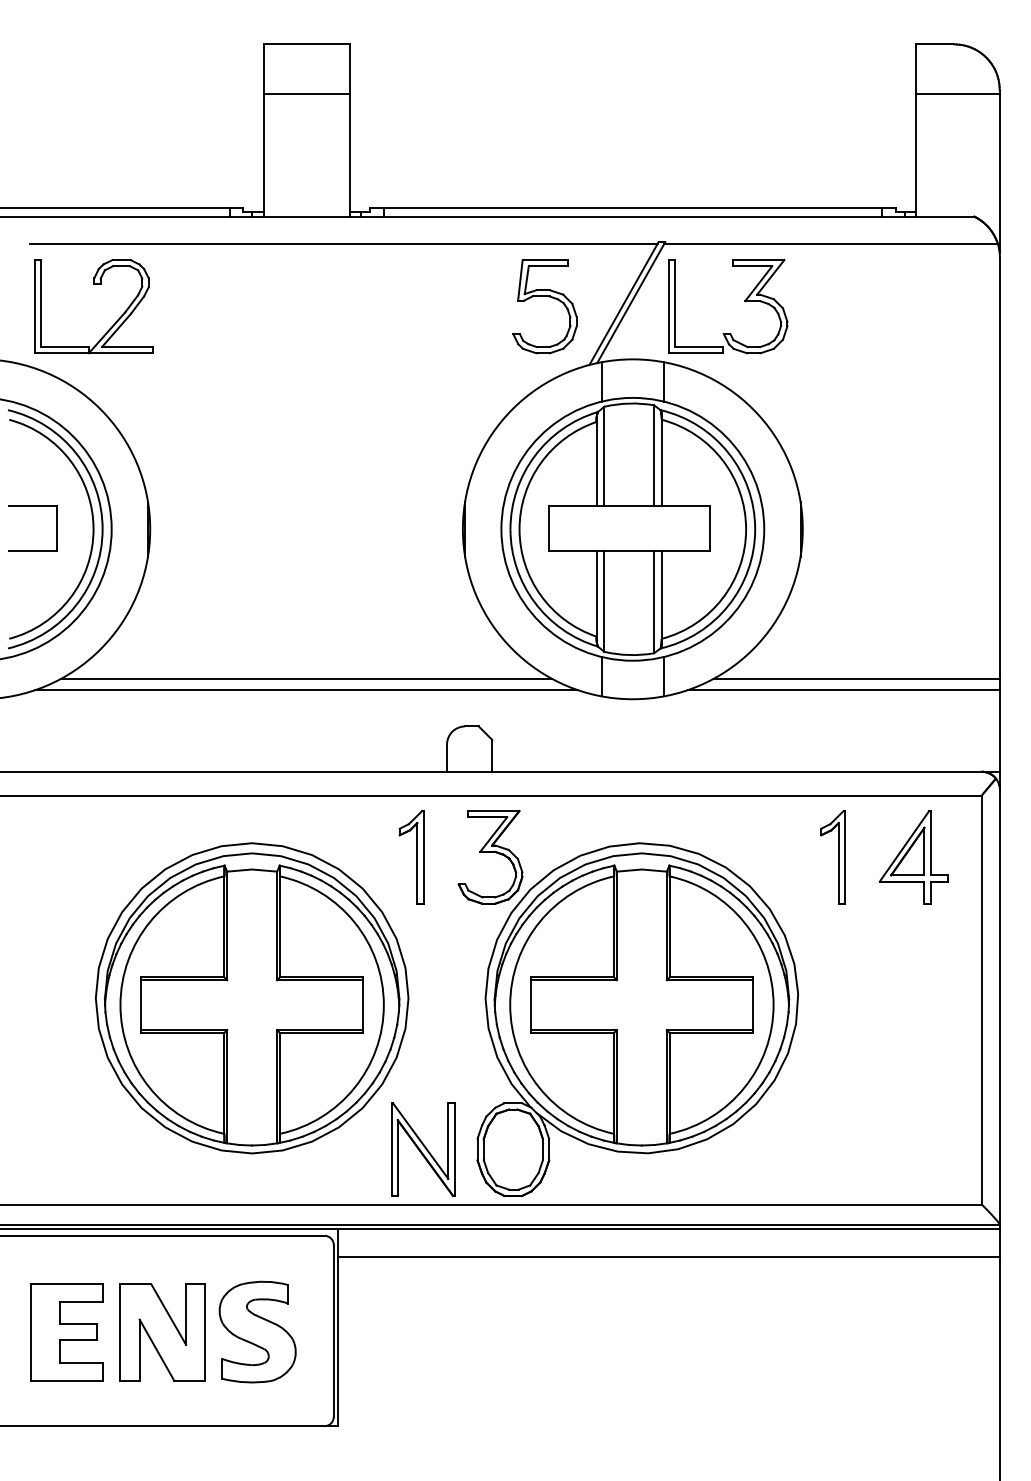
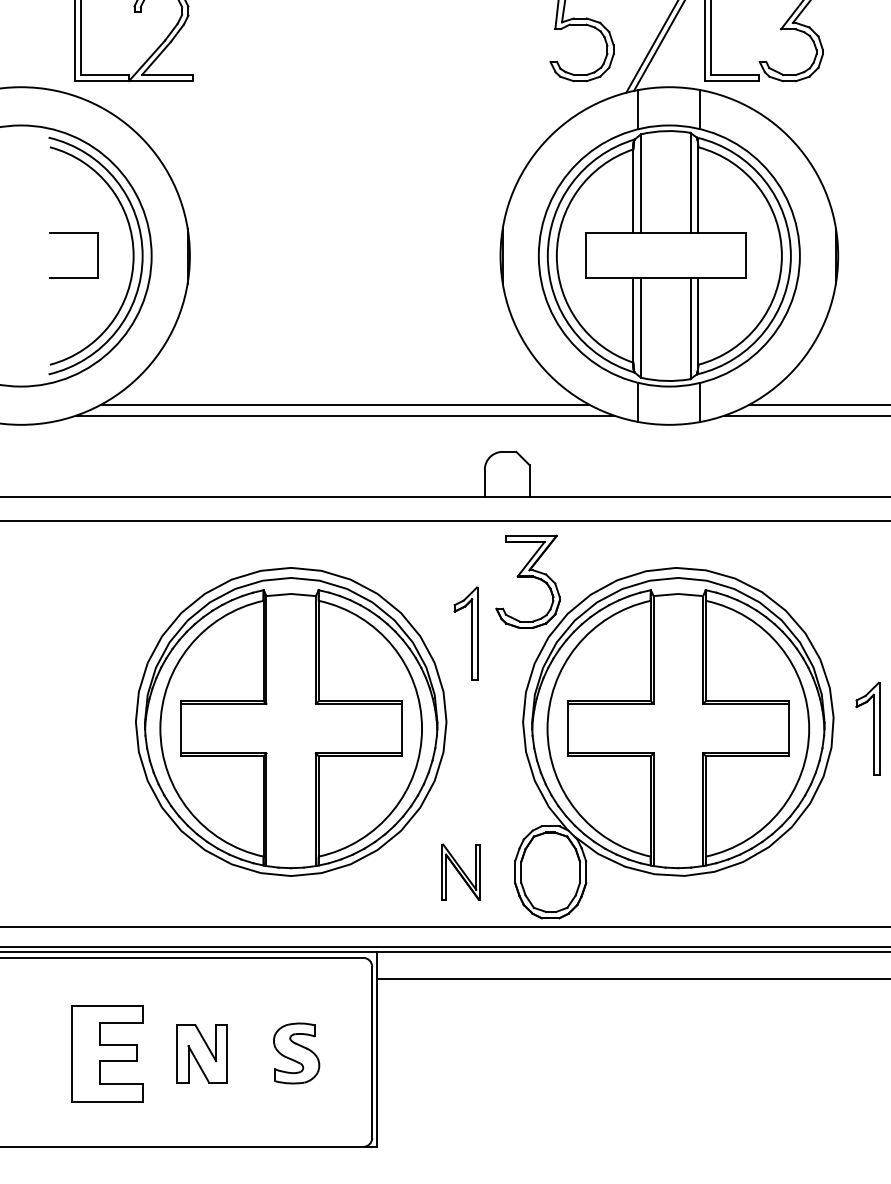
part: (411, 857) -> (466, 633), moved
part: (832, 857) -> (867, 729), moved
part: (423, 1149) -> (461, 872), size x0.6
part: (257, 1331) -> (296, 1052), size x0.6
part: (162, 1332) -> (202, 1053), size x0.6

